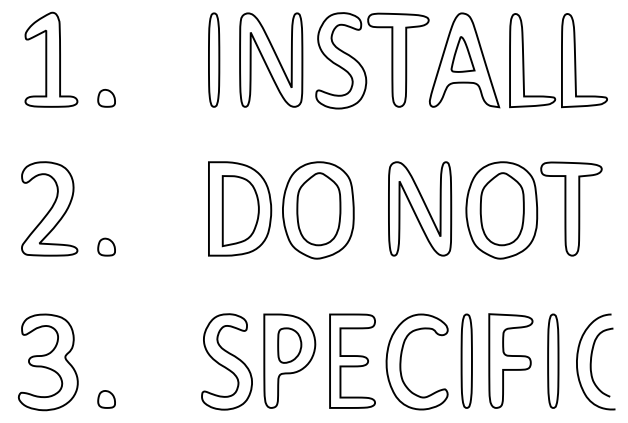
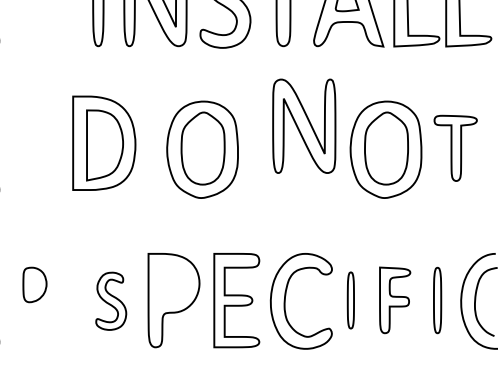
part: (240, 208) -> (104, 142), moved
part: (420, 208) -> (304, 125), moved
part: (571, 208) -> (455, 147), size x0.7
part: (289, 345) -> (34, 284), moved
part: (466, 360) -> (350, 299), size x0.6
part: (510, 360) -> (394, 299), size x0.7
part: (553, 360) -> (437, 299), size x0.7
part: (226, 361) -> (110, 300), size x0.6

